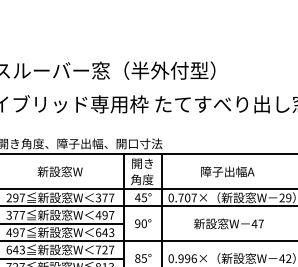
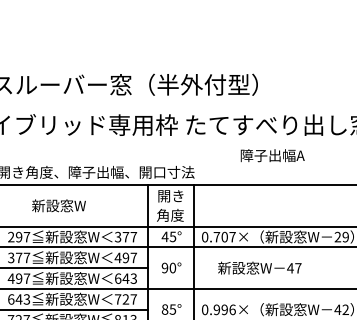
text: (59, 171) -> (58, 205), moved
text: (227, 171) -> (272, 155), moved
text: (228, 223) -> (259, 267), moved

